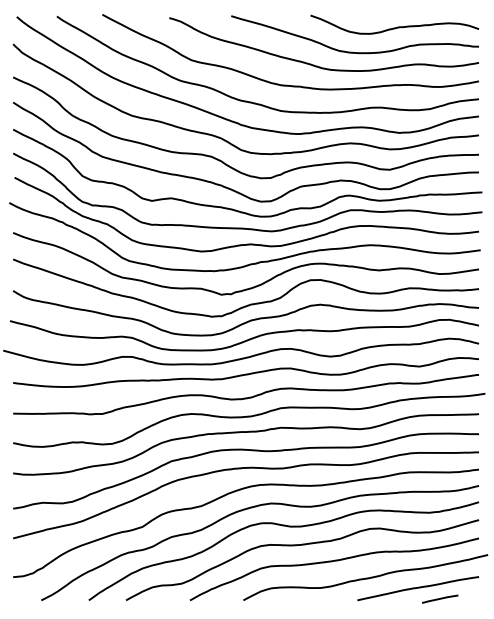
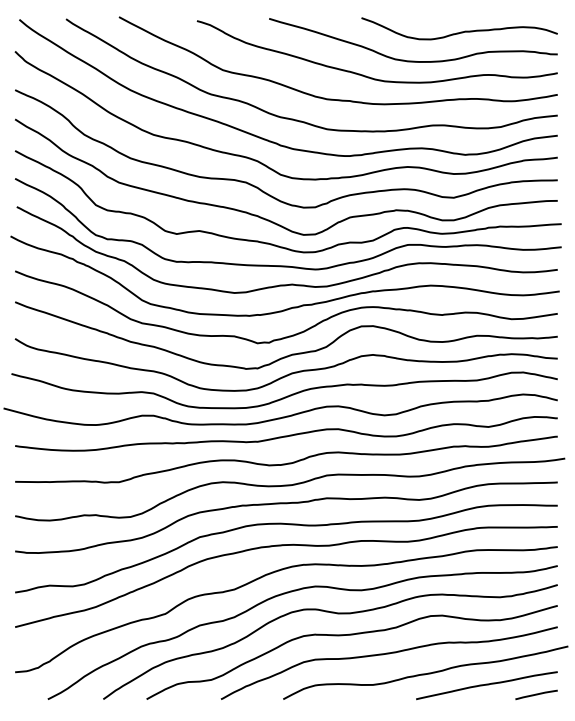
line: (440, 598) -> (536, 694), moved

